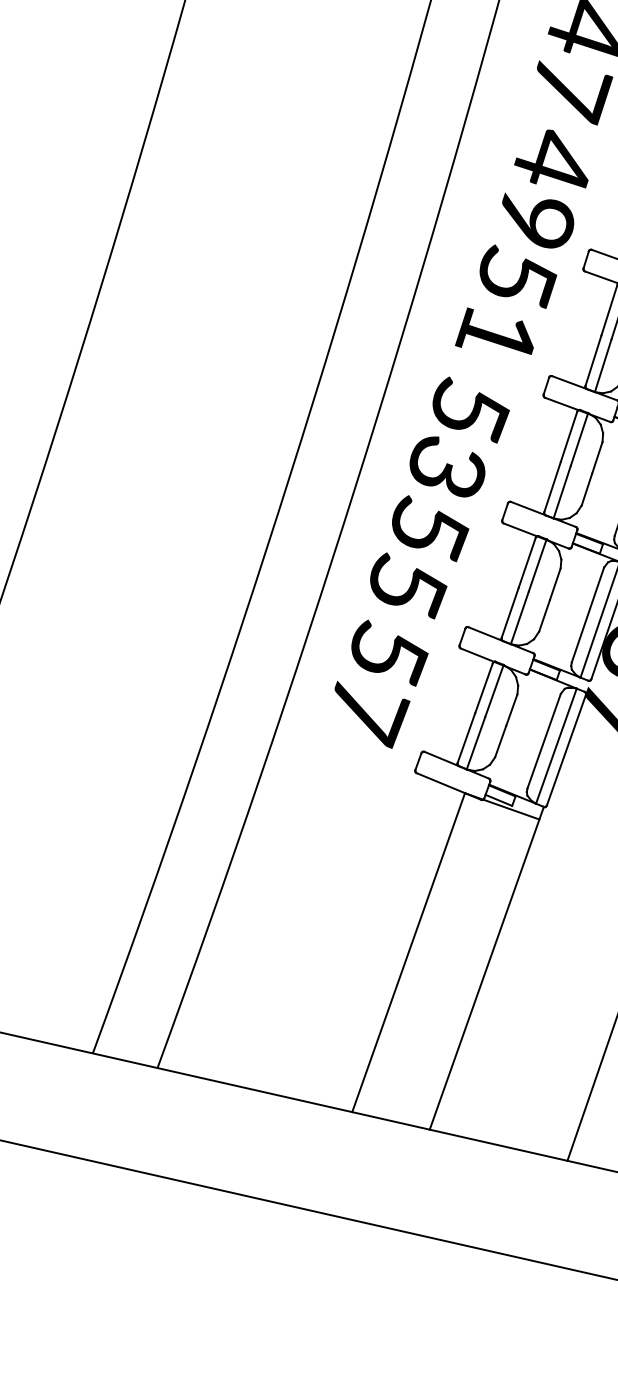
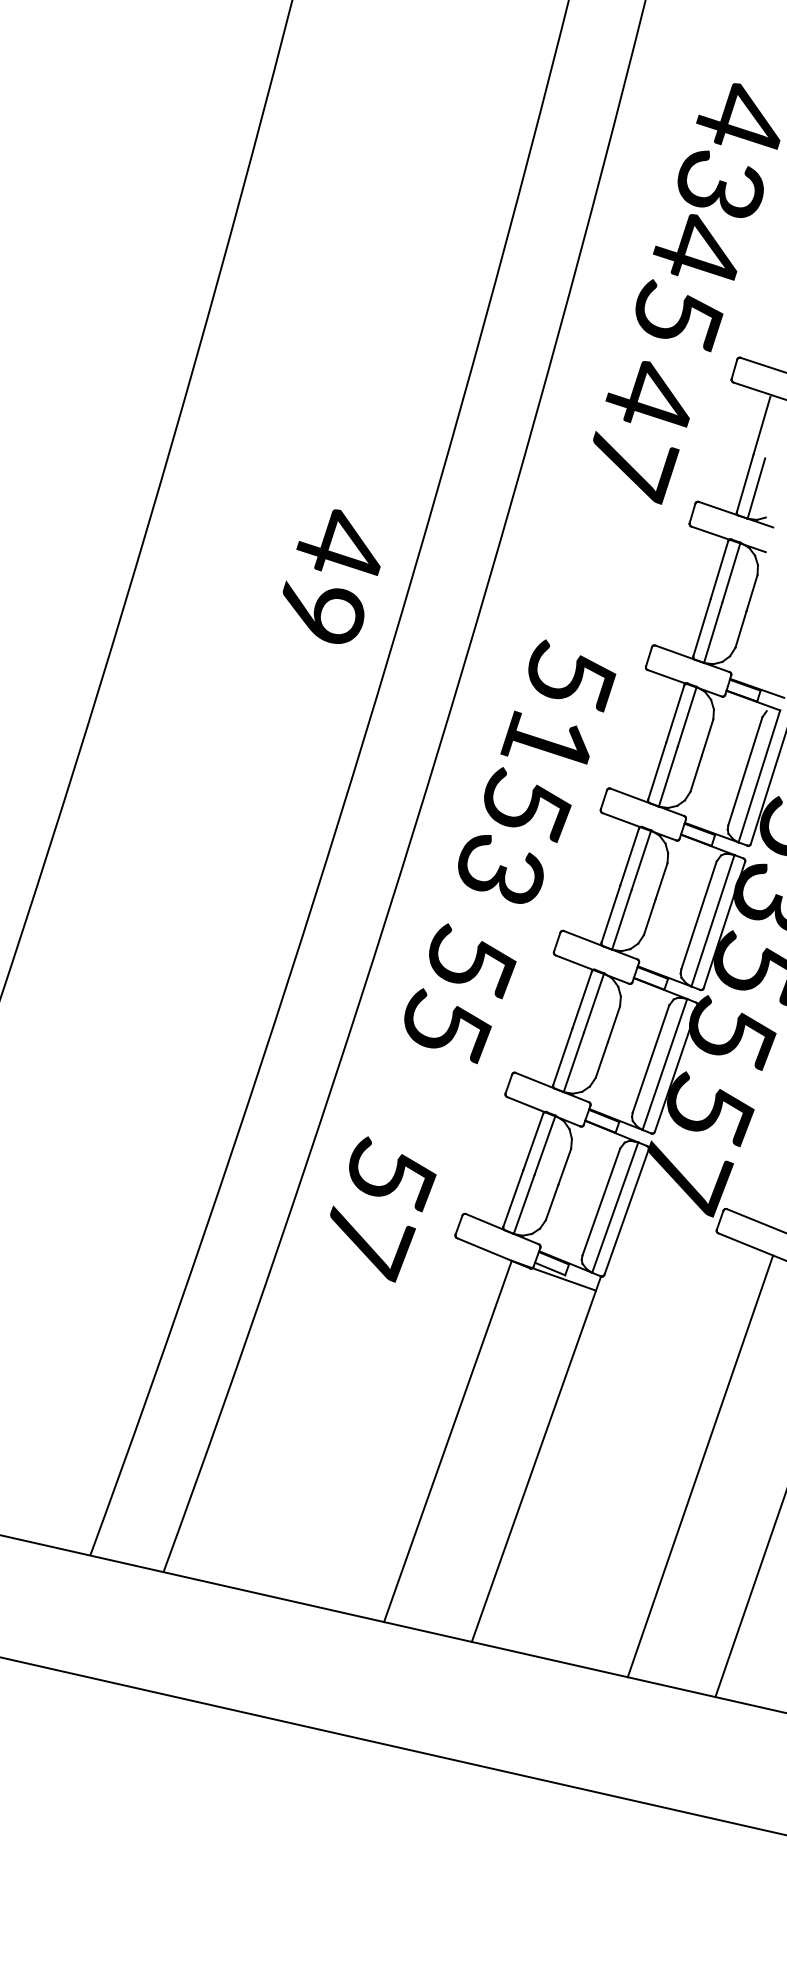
text: (545, 188) -> (331, 576), moved
text: (459, 437) -> (514, 835), moved
text: (381, 684) -> (383, 1209), moved

